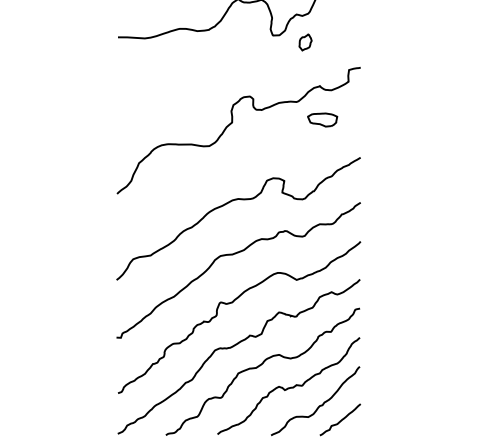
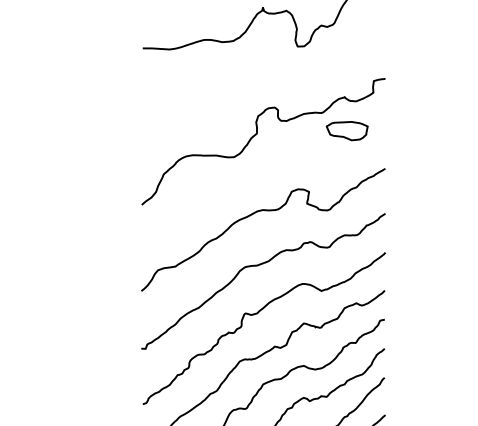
part: (305, 42) -> (330, 53), removed
part: (322, 119) -> (347, 130), size x1.4

